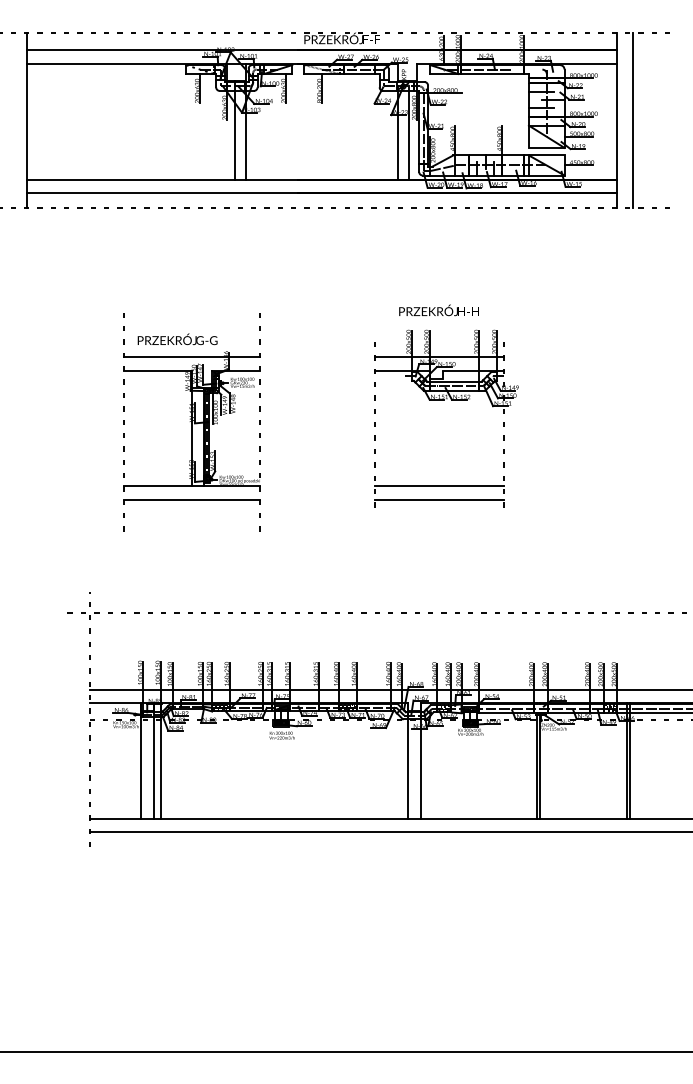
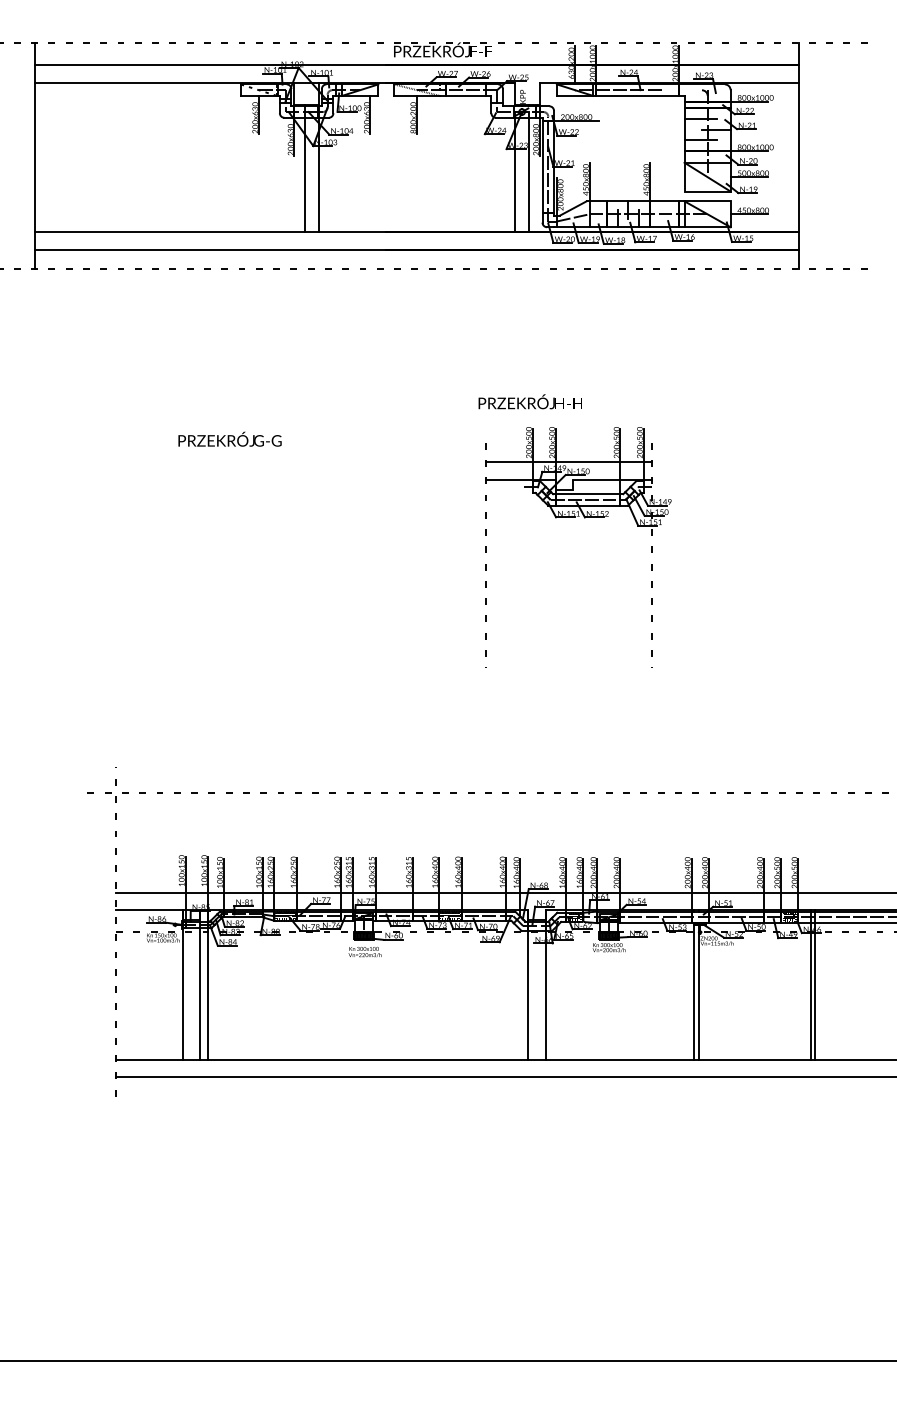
line: (633, 120) -> (819, 156), removed
text: (438, 310) -> (529, 401), moved
part: (191, 422) -> (248, 546), removed
line: (439, 486) -> (568, 629), removed
line: (439, 499) -> (568, 646), removed

